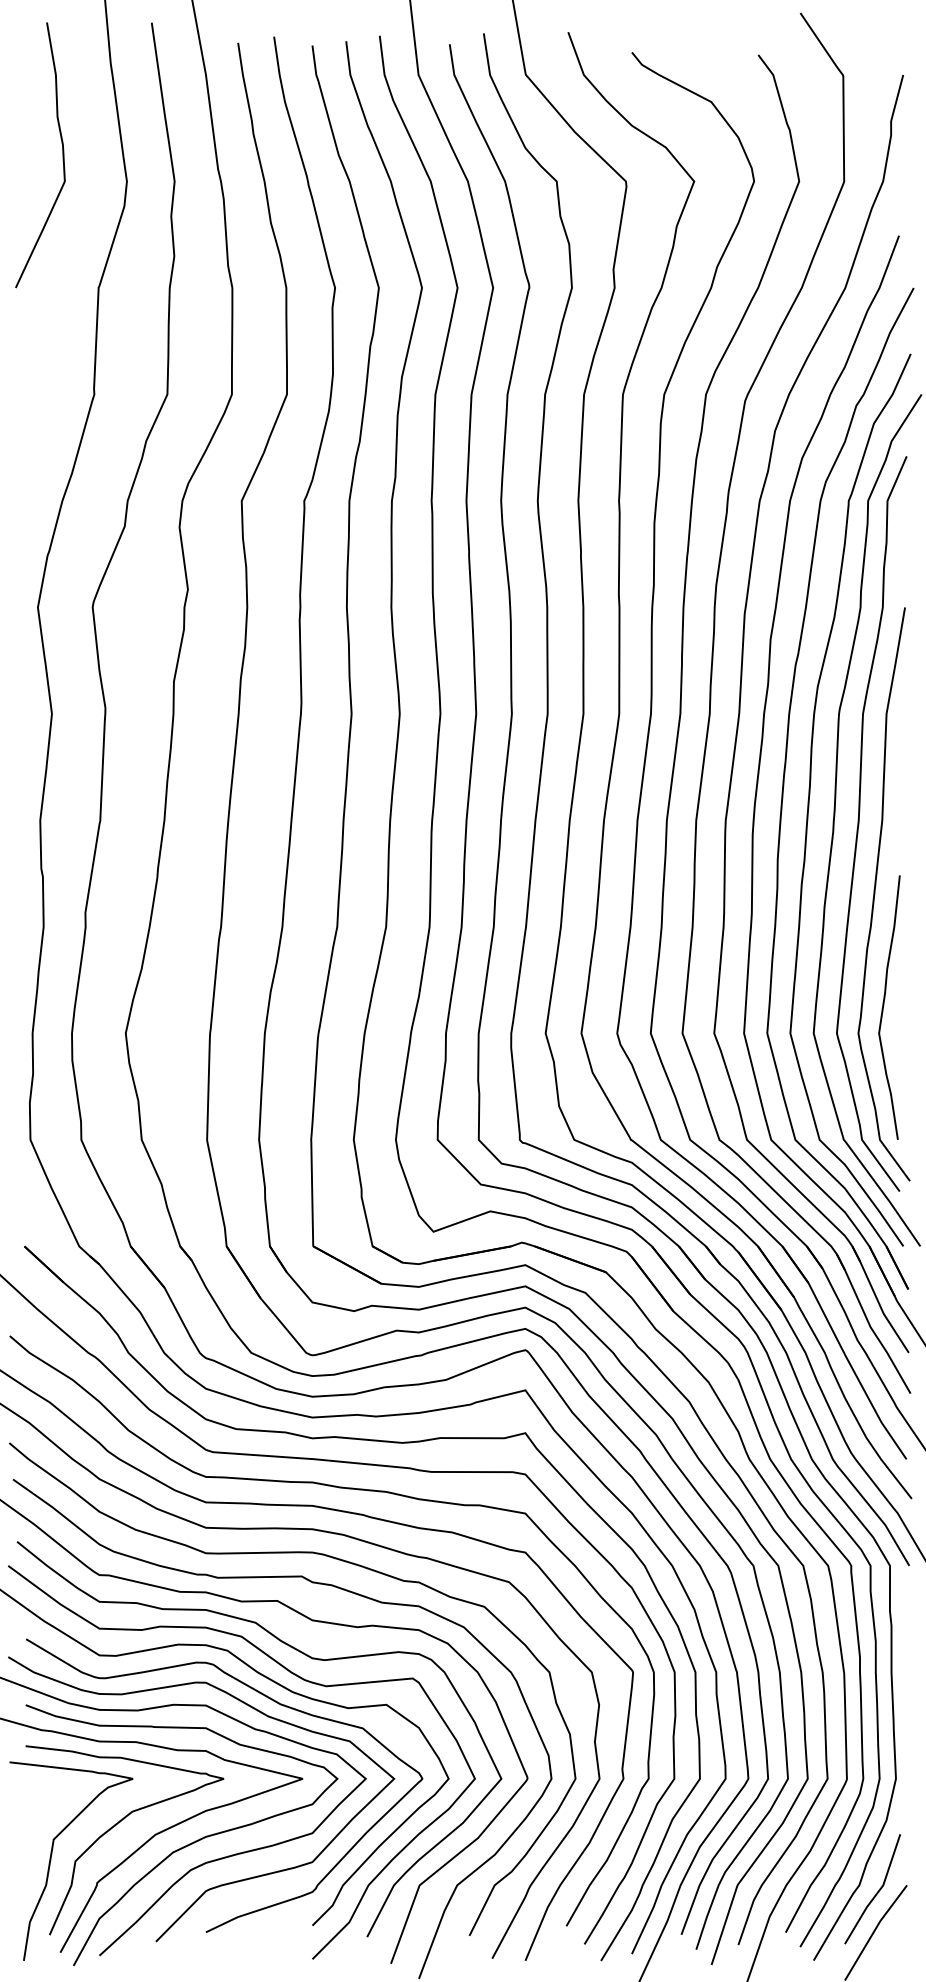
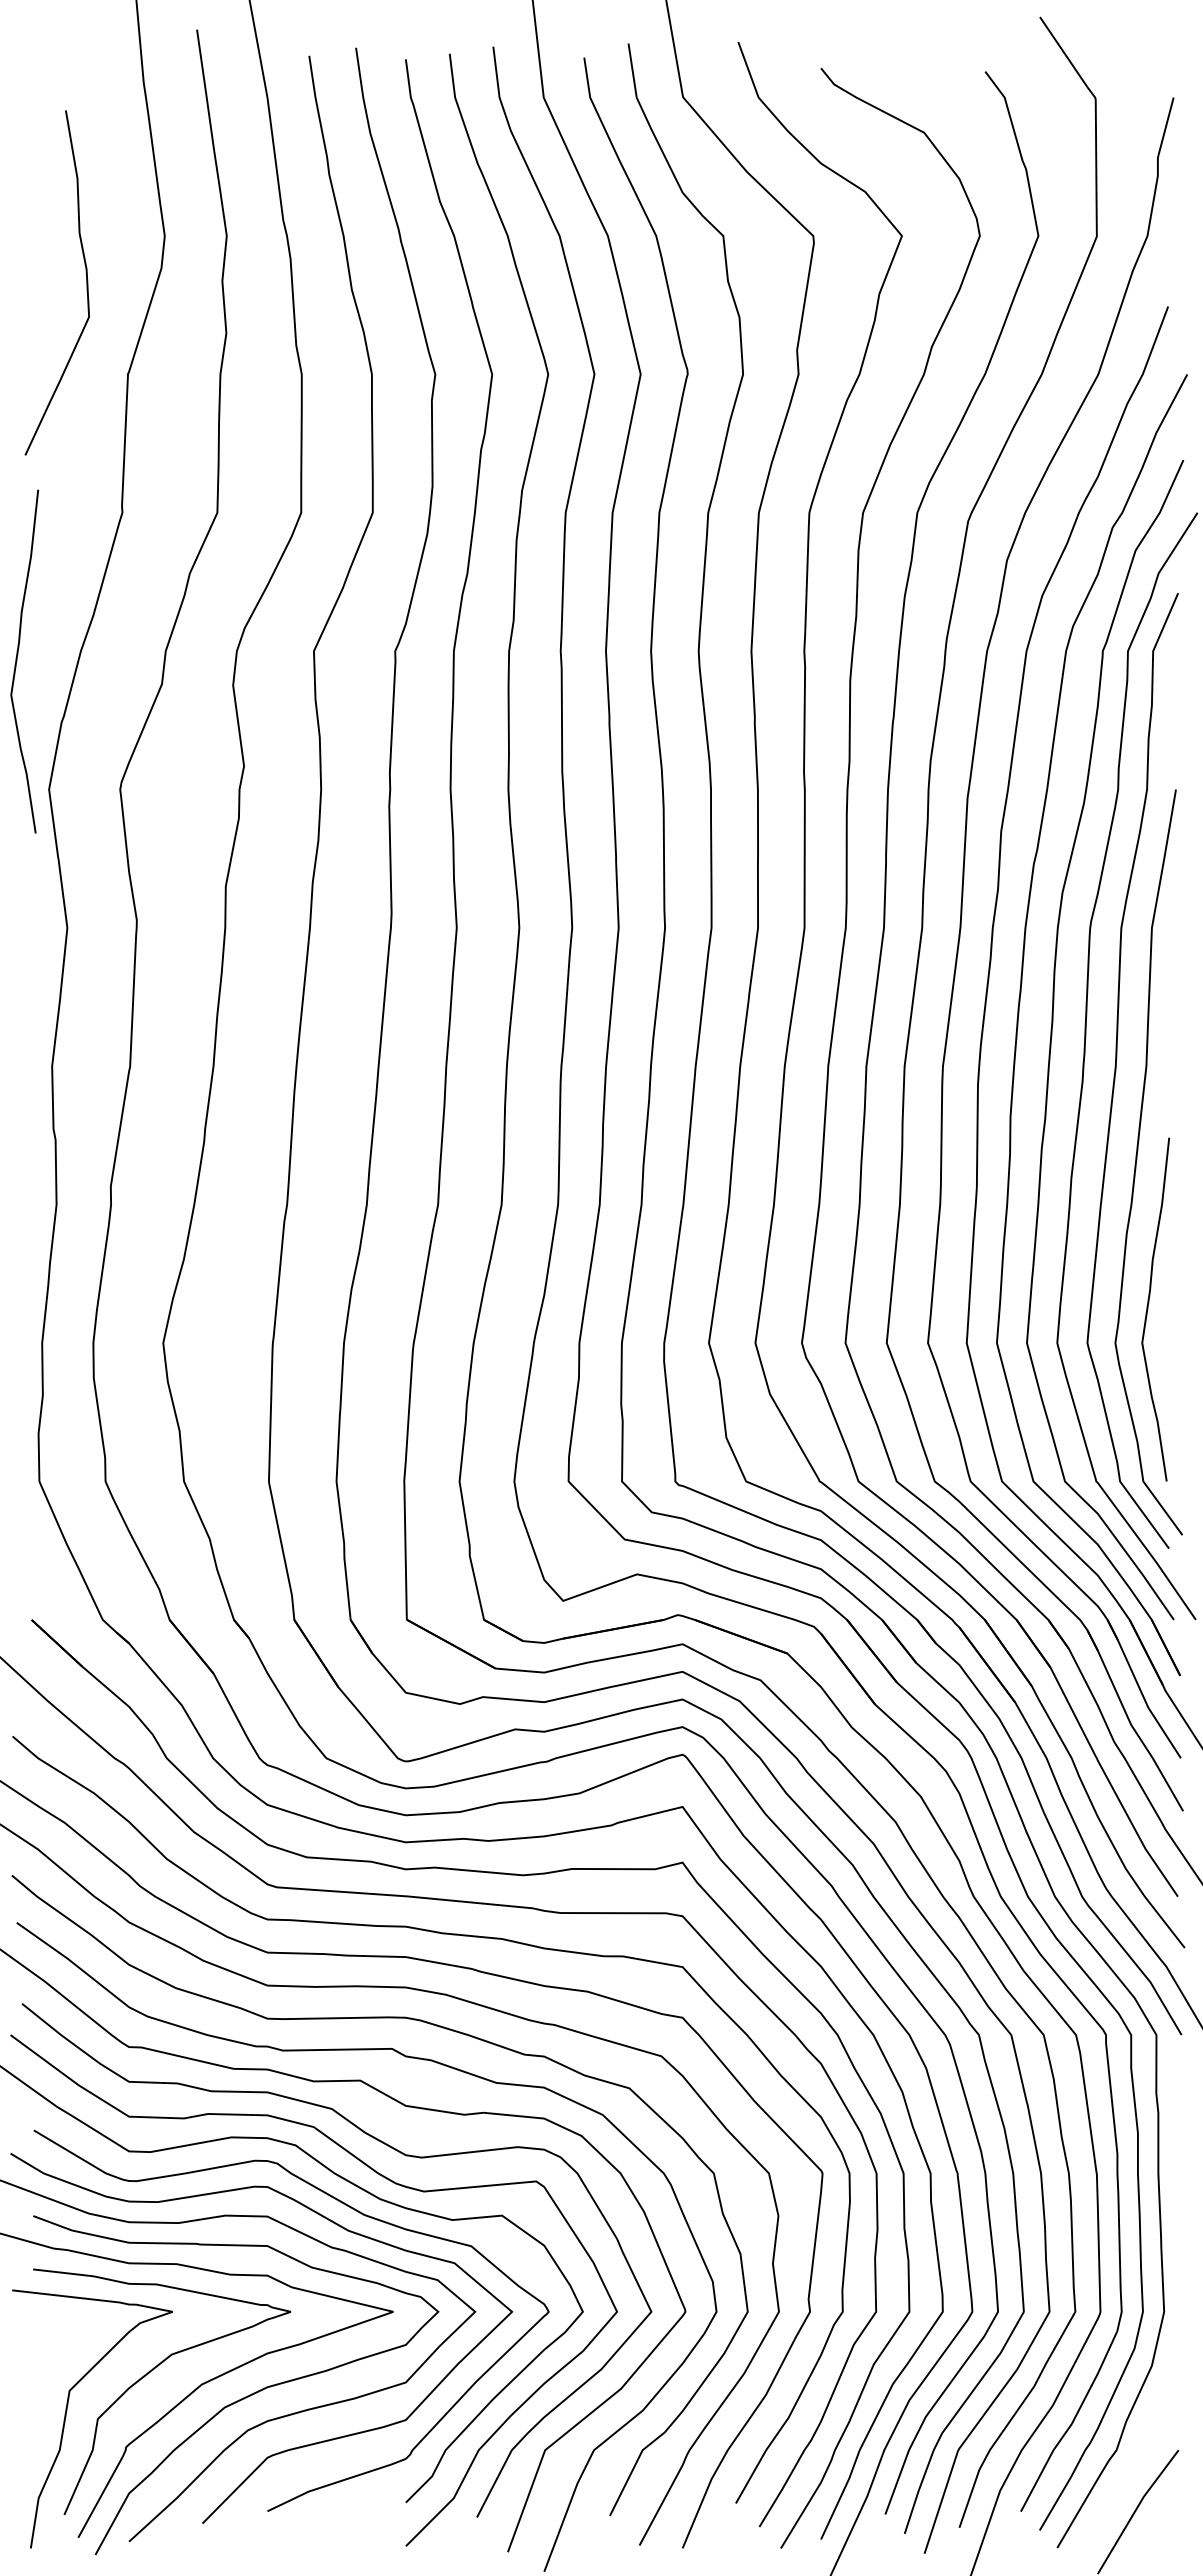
curve: (62, 154) -> (86, 282), moved
curve: (13, 508) -> (17, 661), added
line: (876, 1892) -> (1139, 2459), removed

